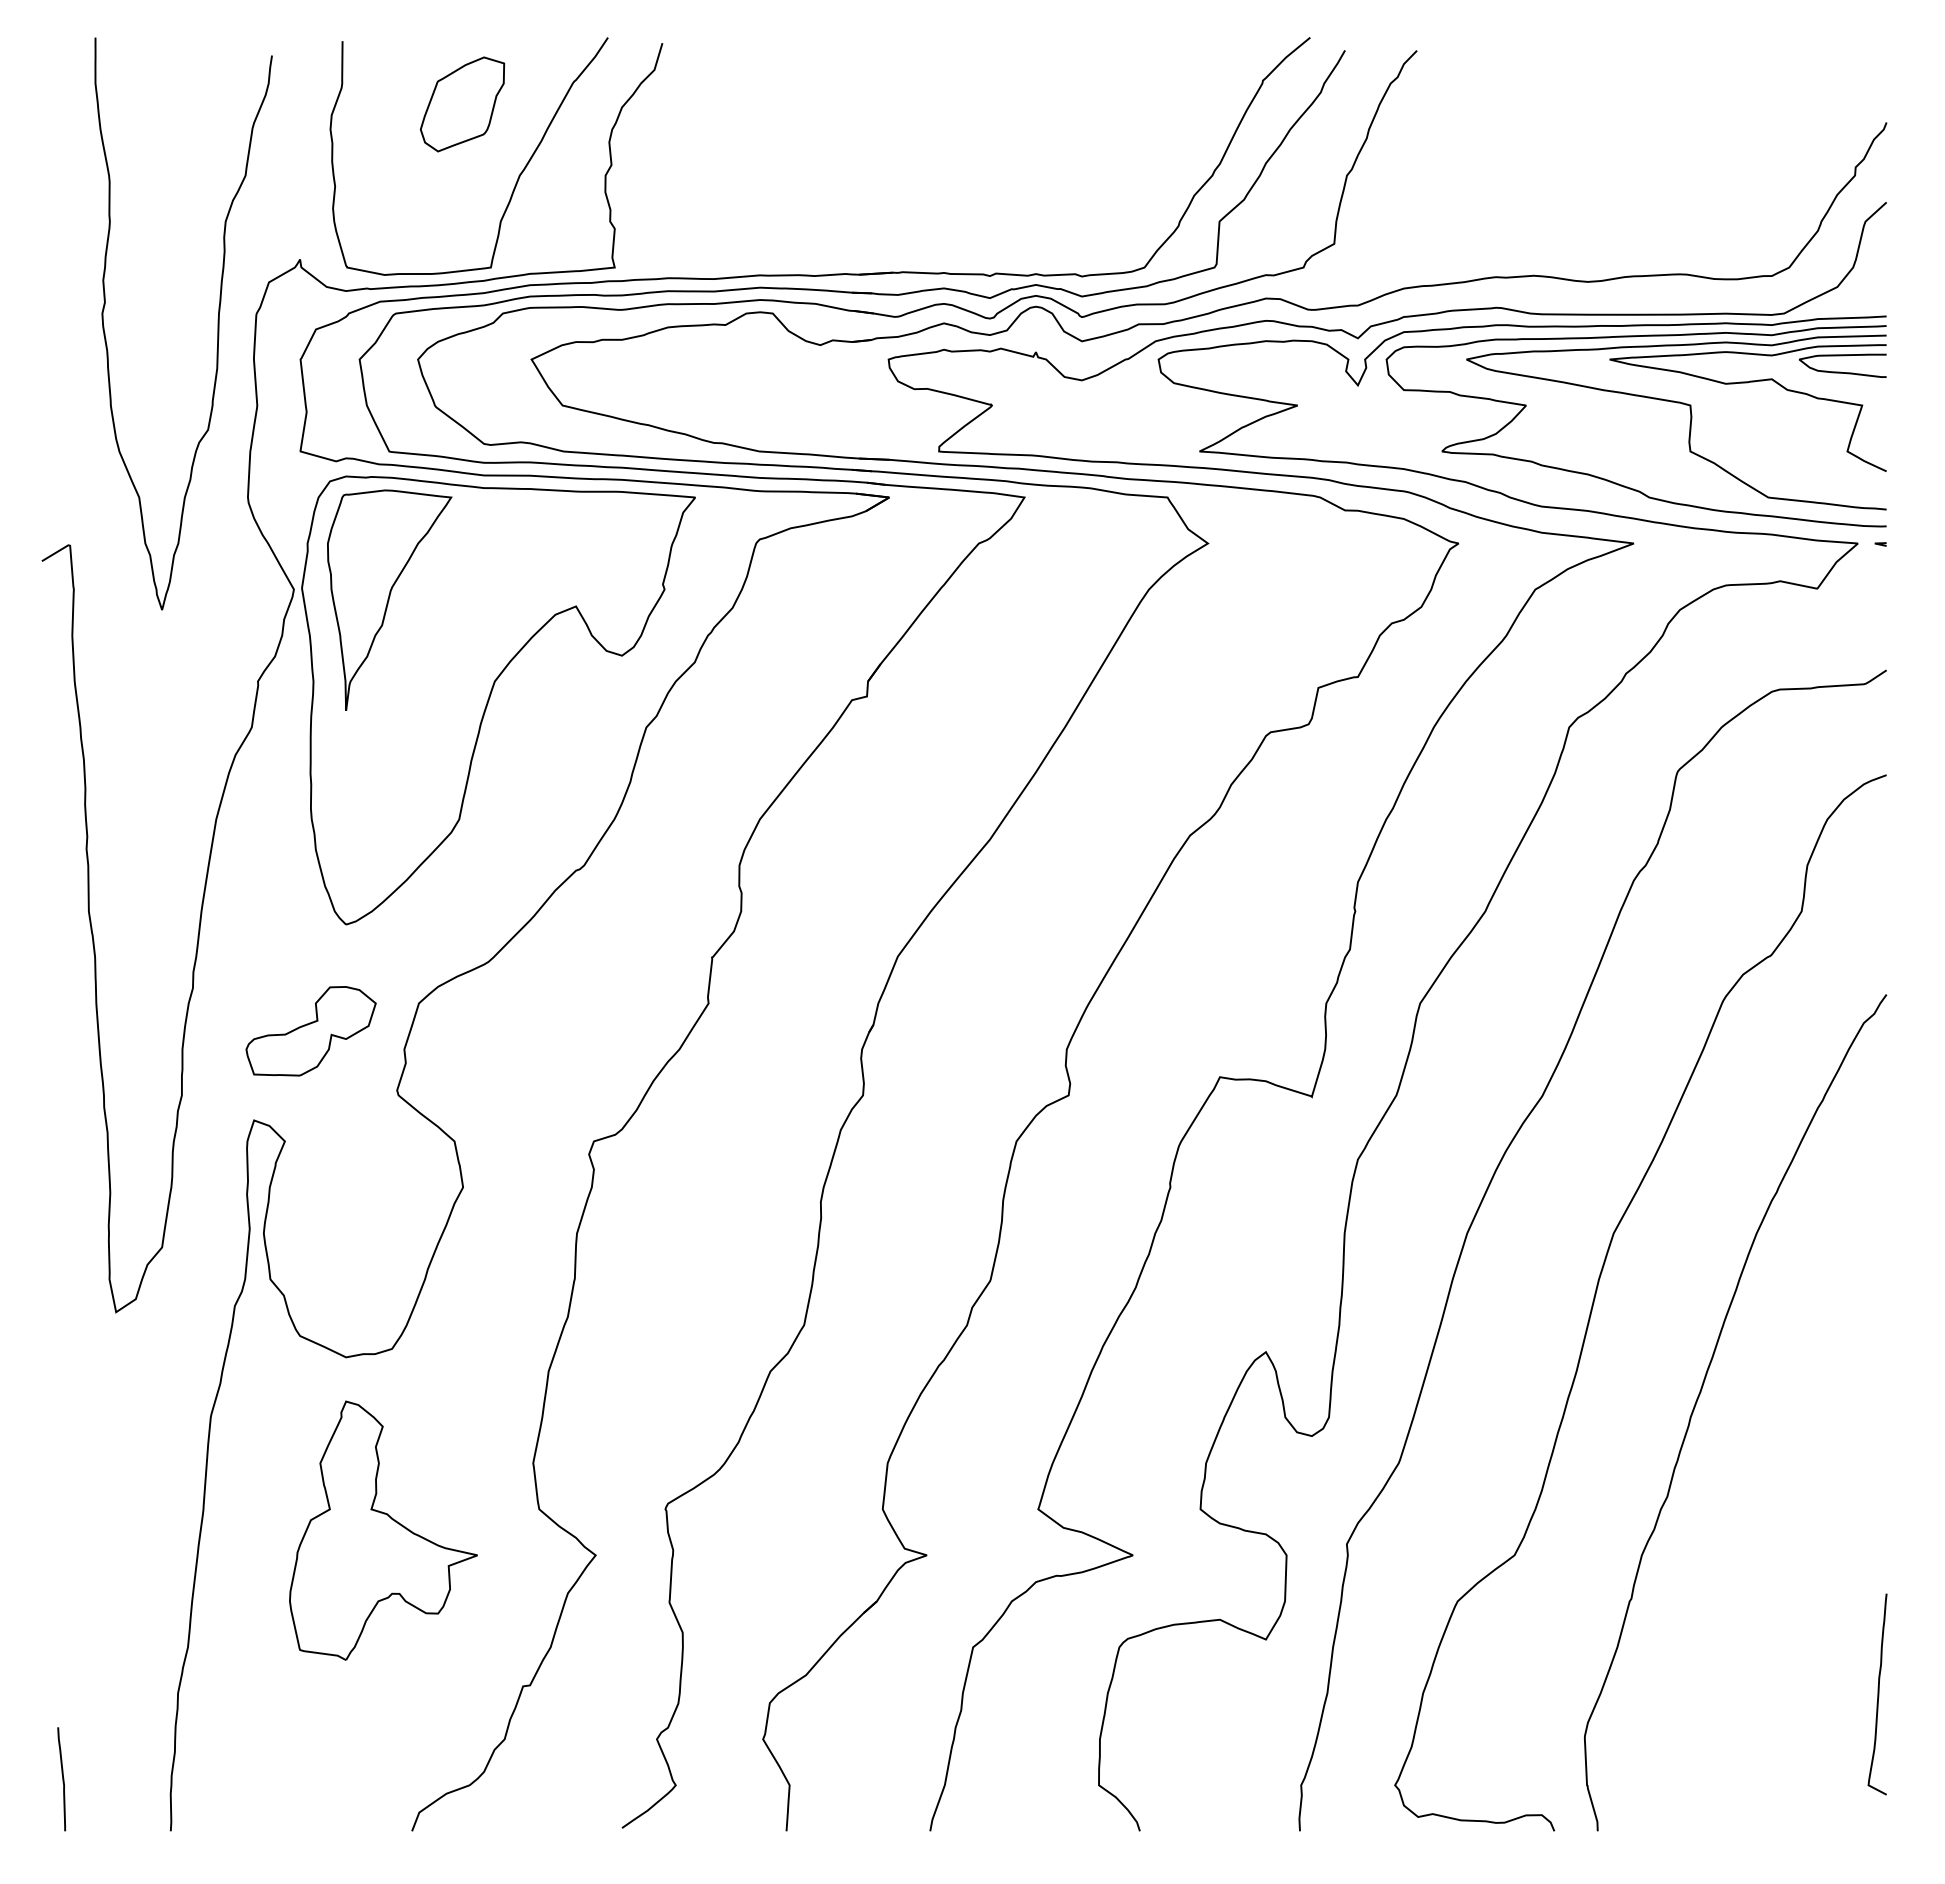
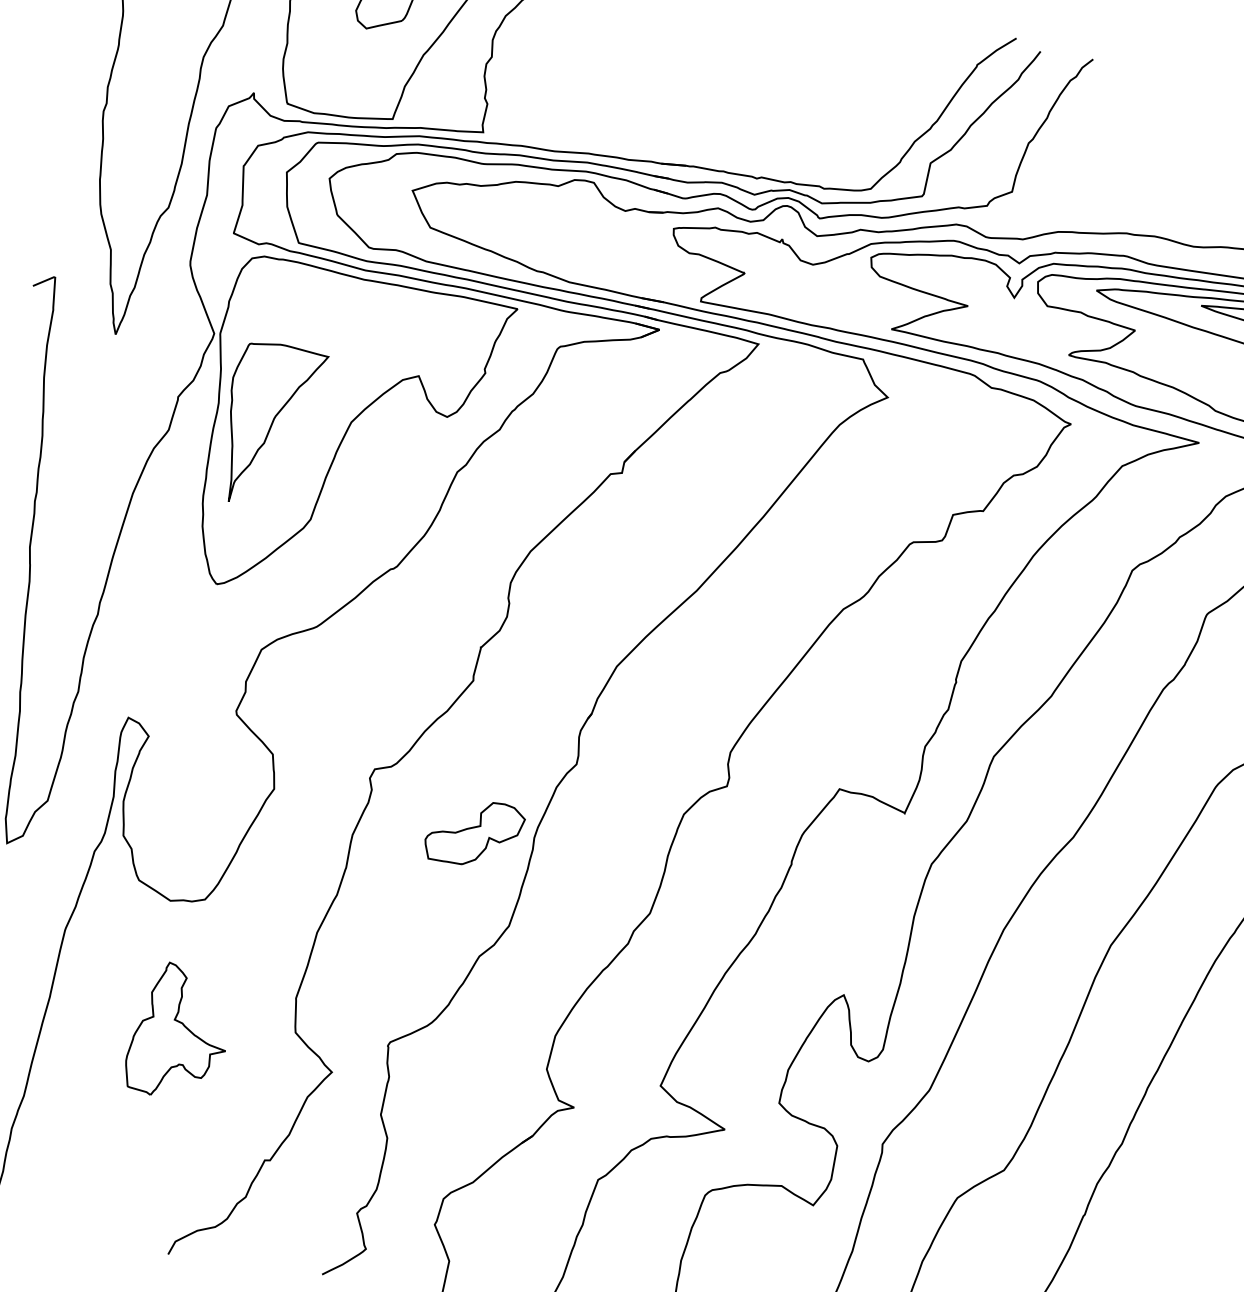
part: (389, 599) -> (272, 424), moved
part: (310, 1031) -> (474, 833), moved
part: (383, 1530) -> (179, 1031), size x0.7

